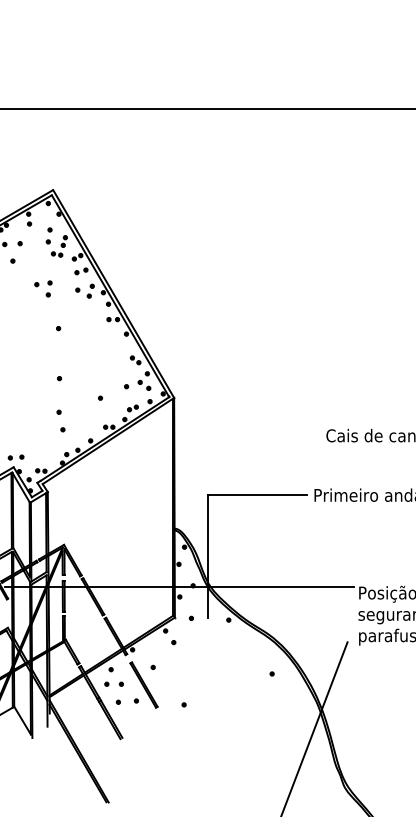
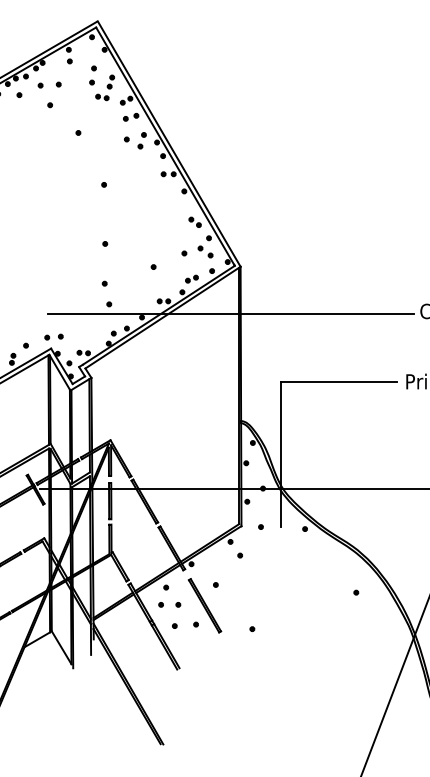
part: (48, 288) -> (92, 137), removed
line: (165, 438) -> (230, 314), added

